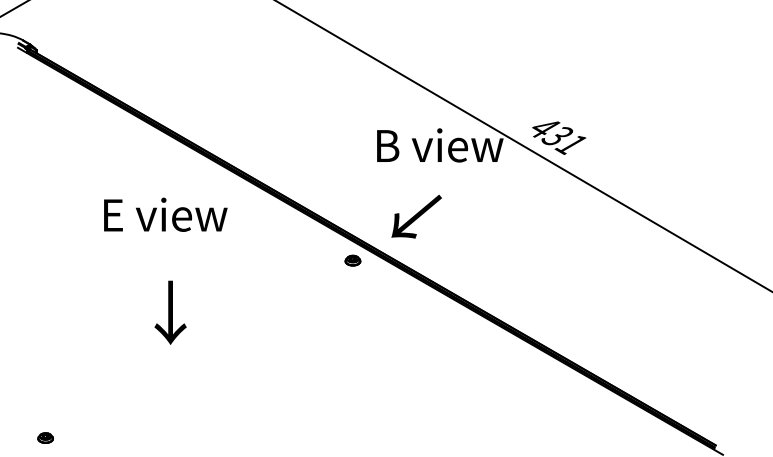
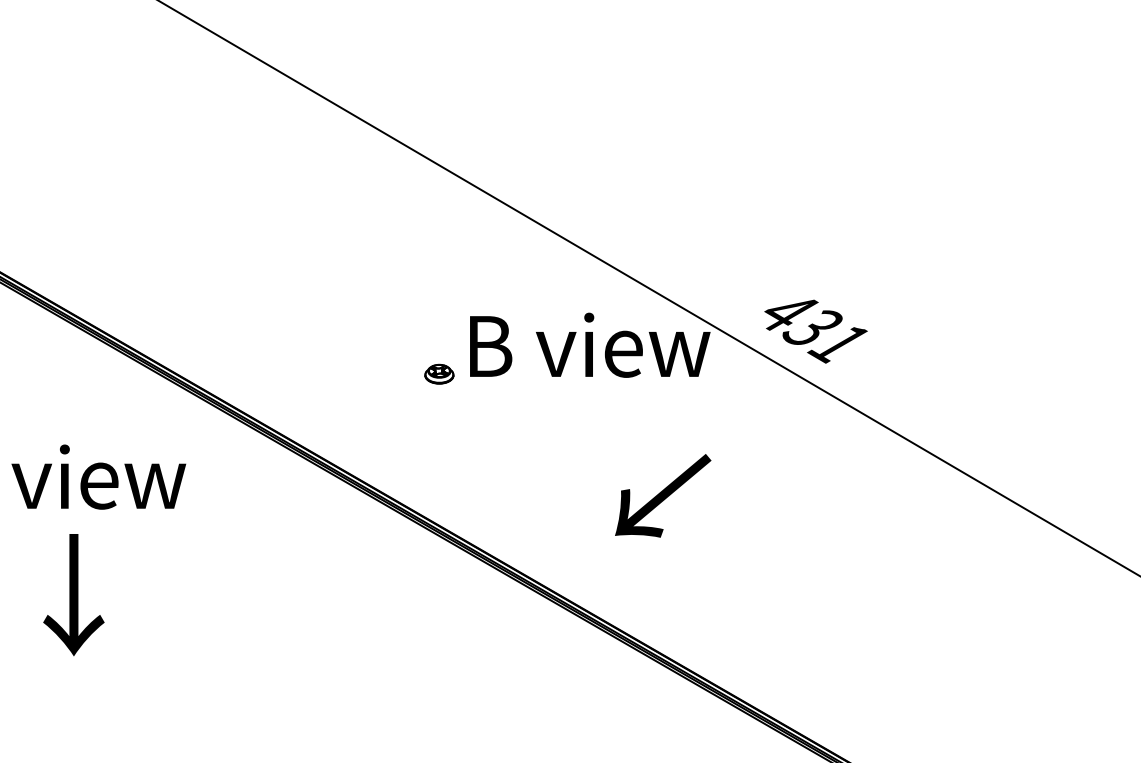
text: (416, 216) -> (662, 495), moved
part: (352, 260) -> (438, 373), moved
text: (170, 312) -> (73, 594), moved

